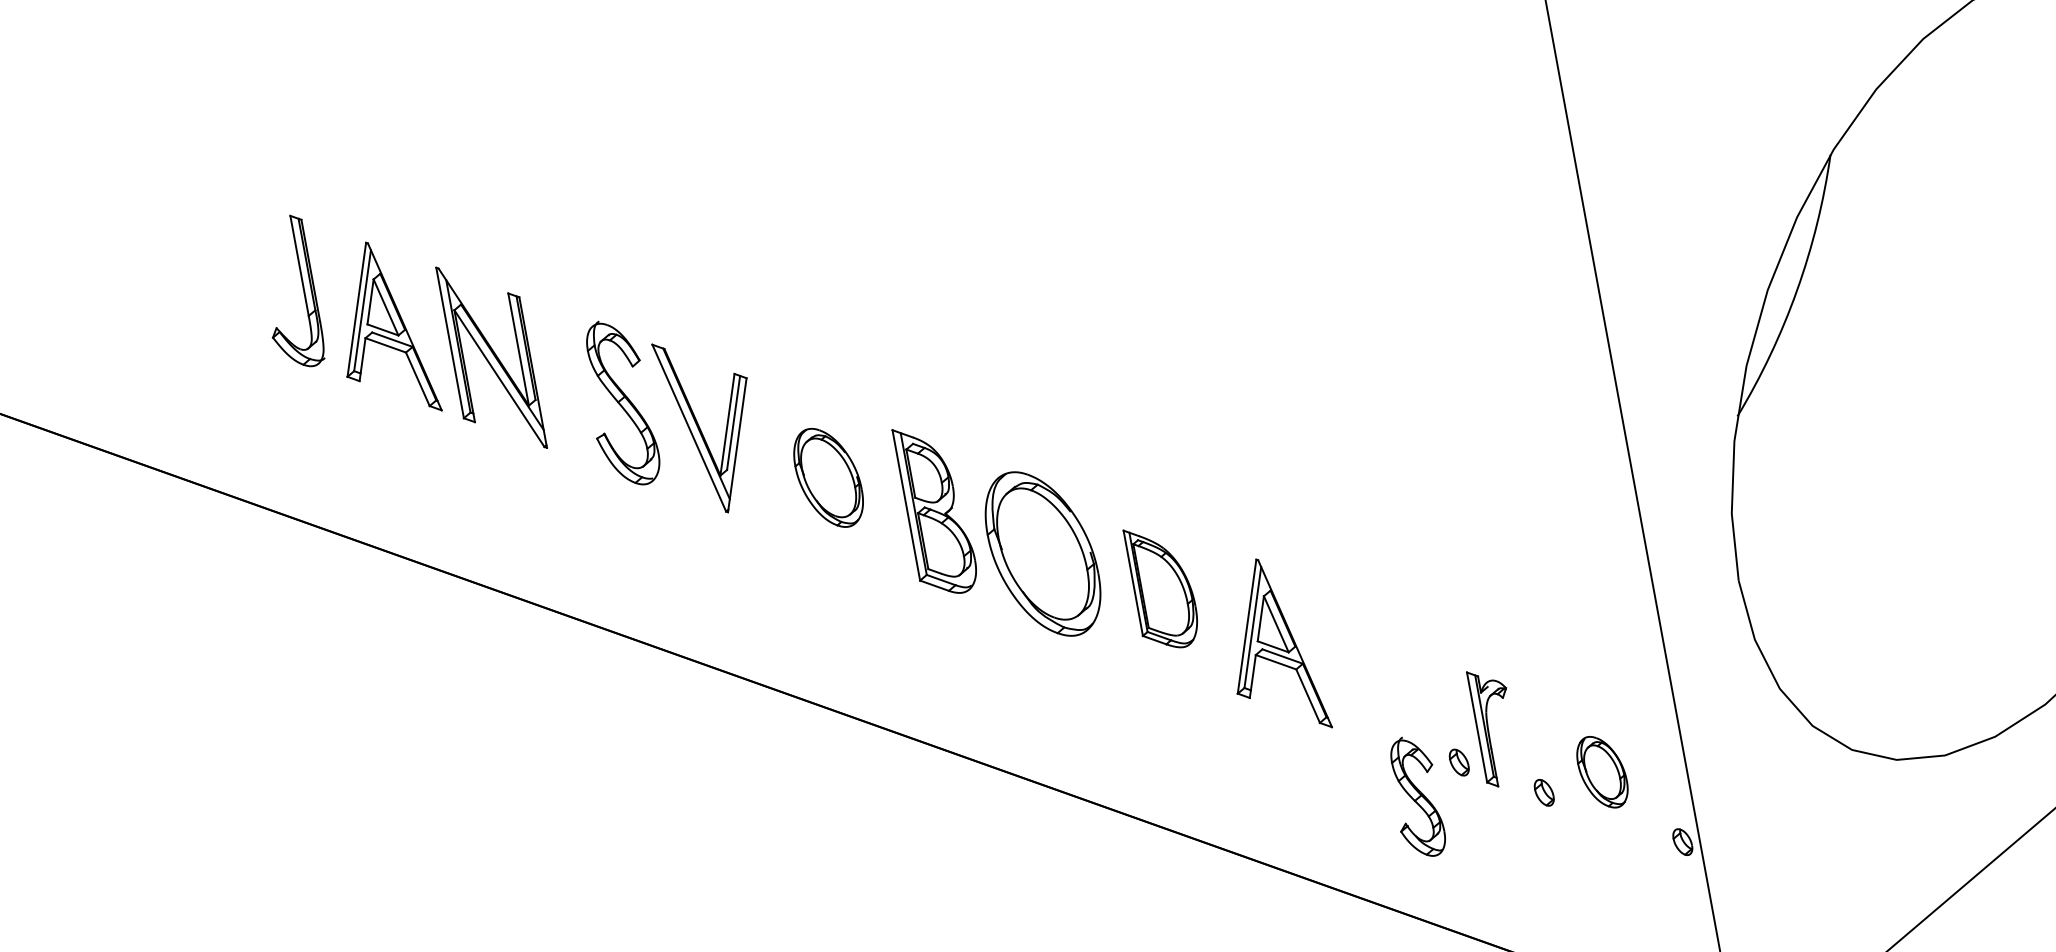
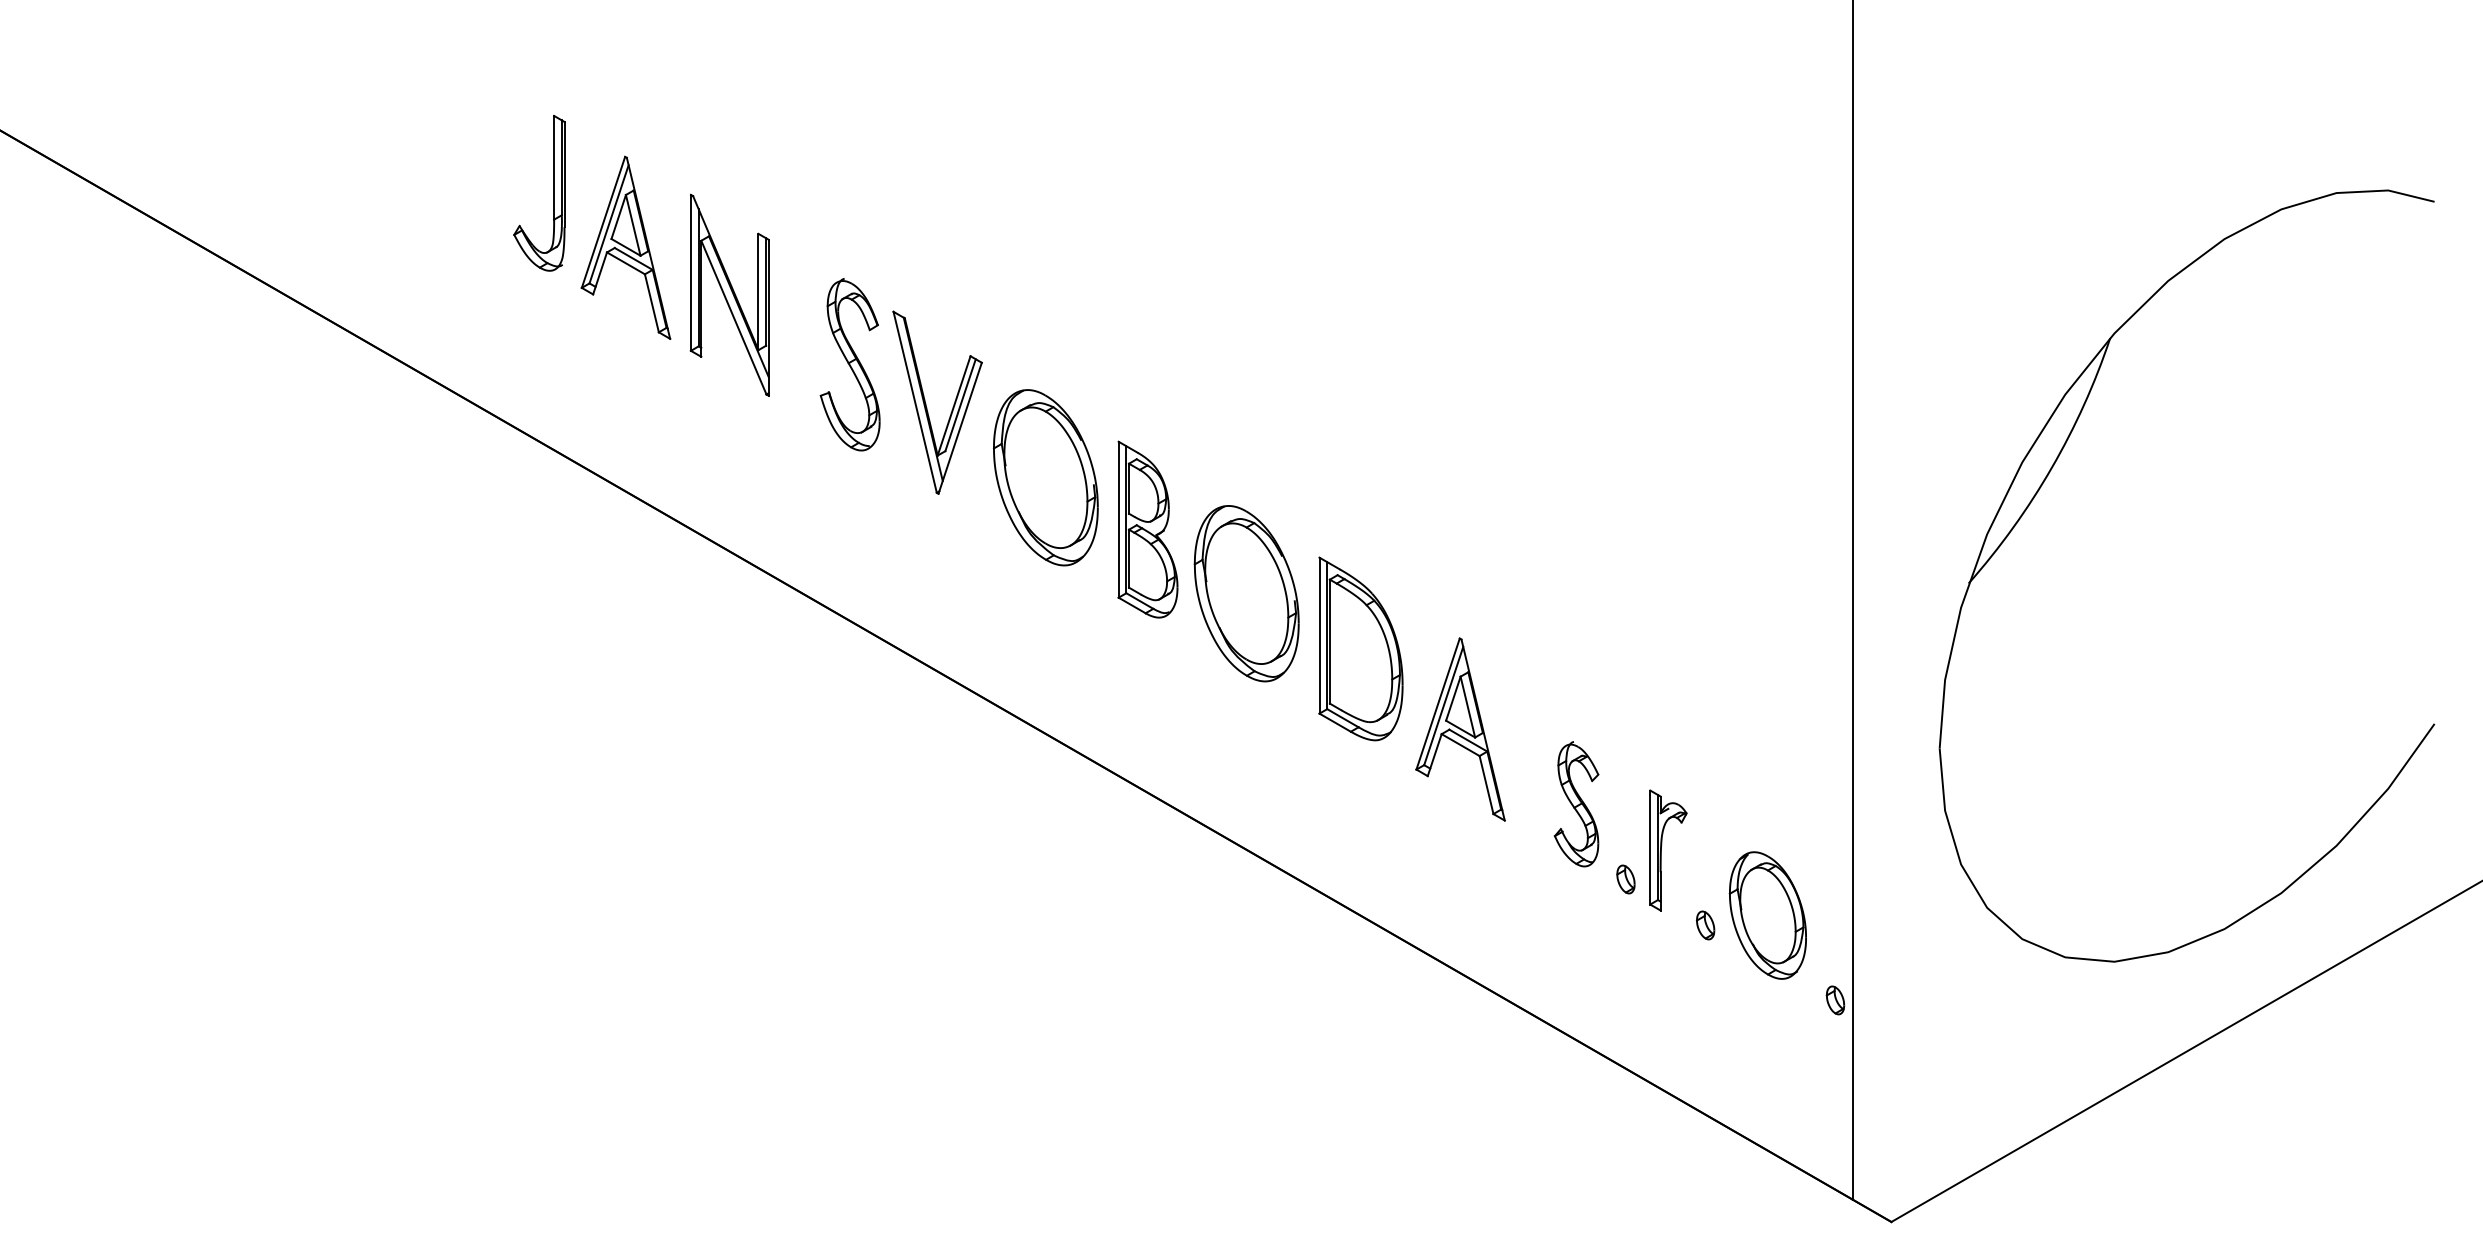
part: (828, 477) -> (1045, 477), size x1.67
part: (1162, 586) -> (1360, 648), size x1.43
part: (1602, 772) -> (1767, 915), size x1.67
part: (1416, 797) -> (1576, 804), moved

